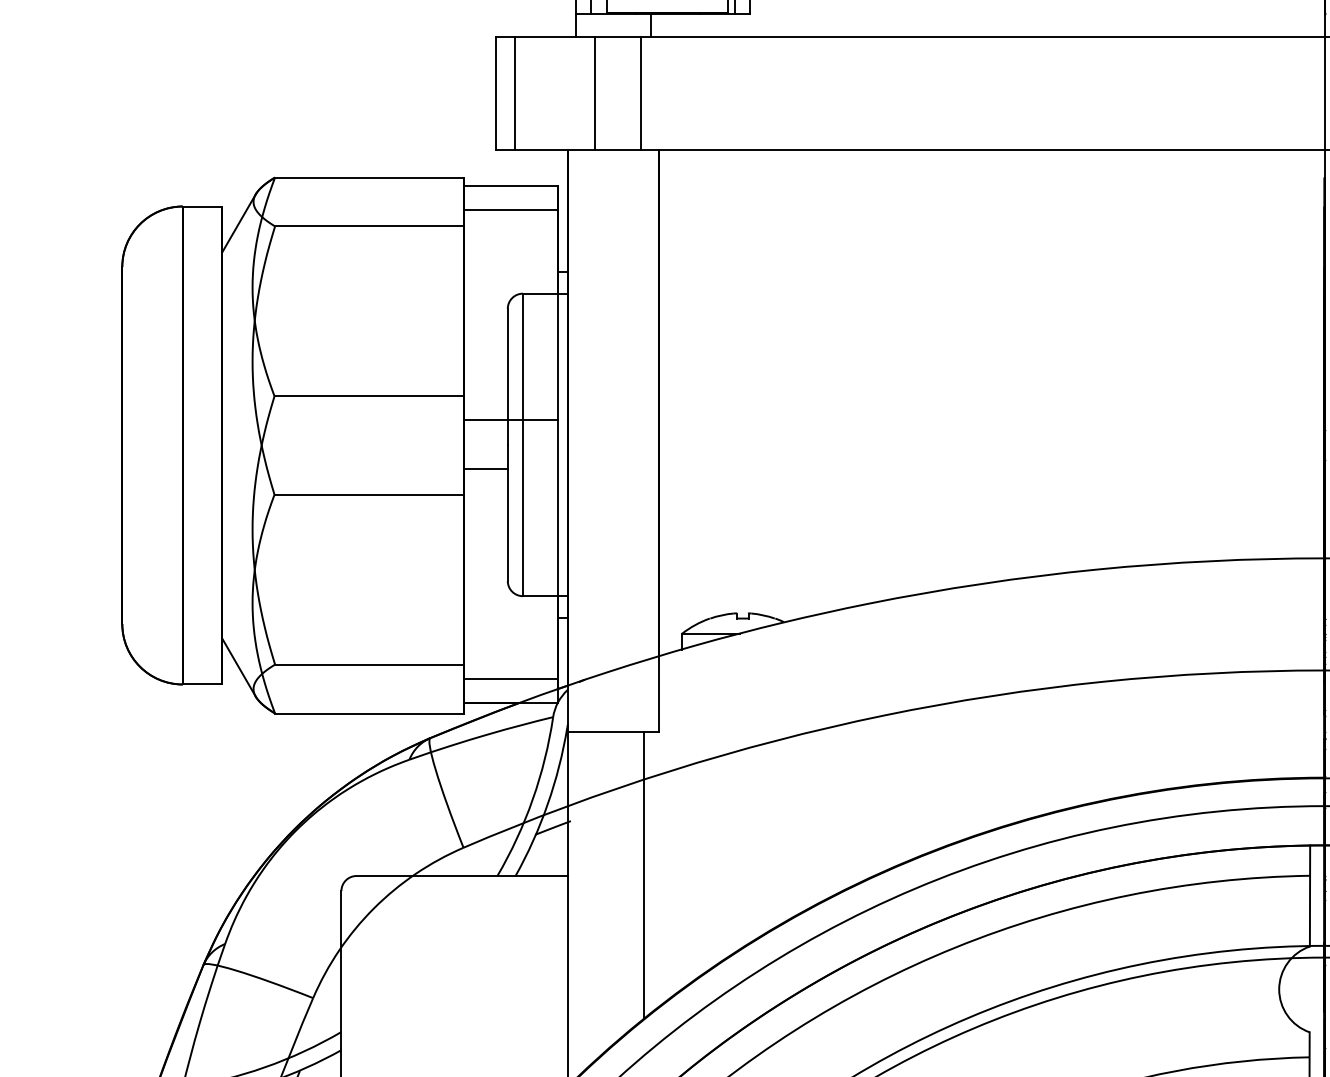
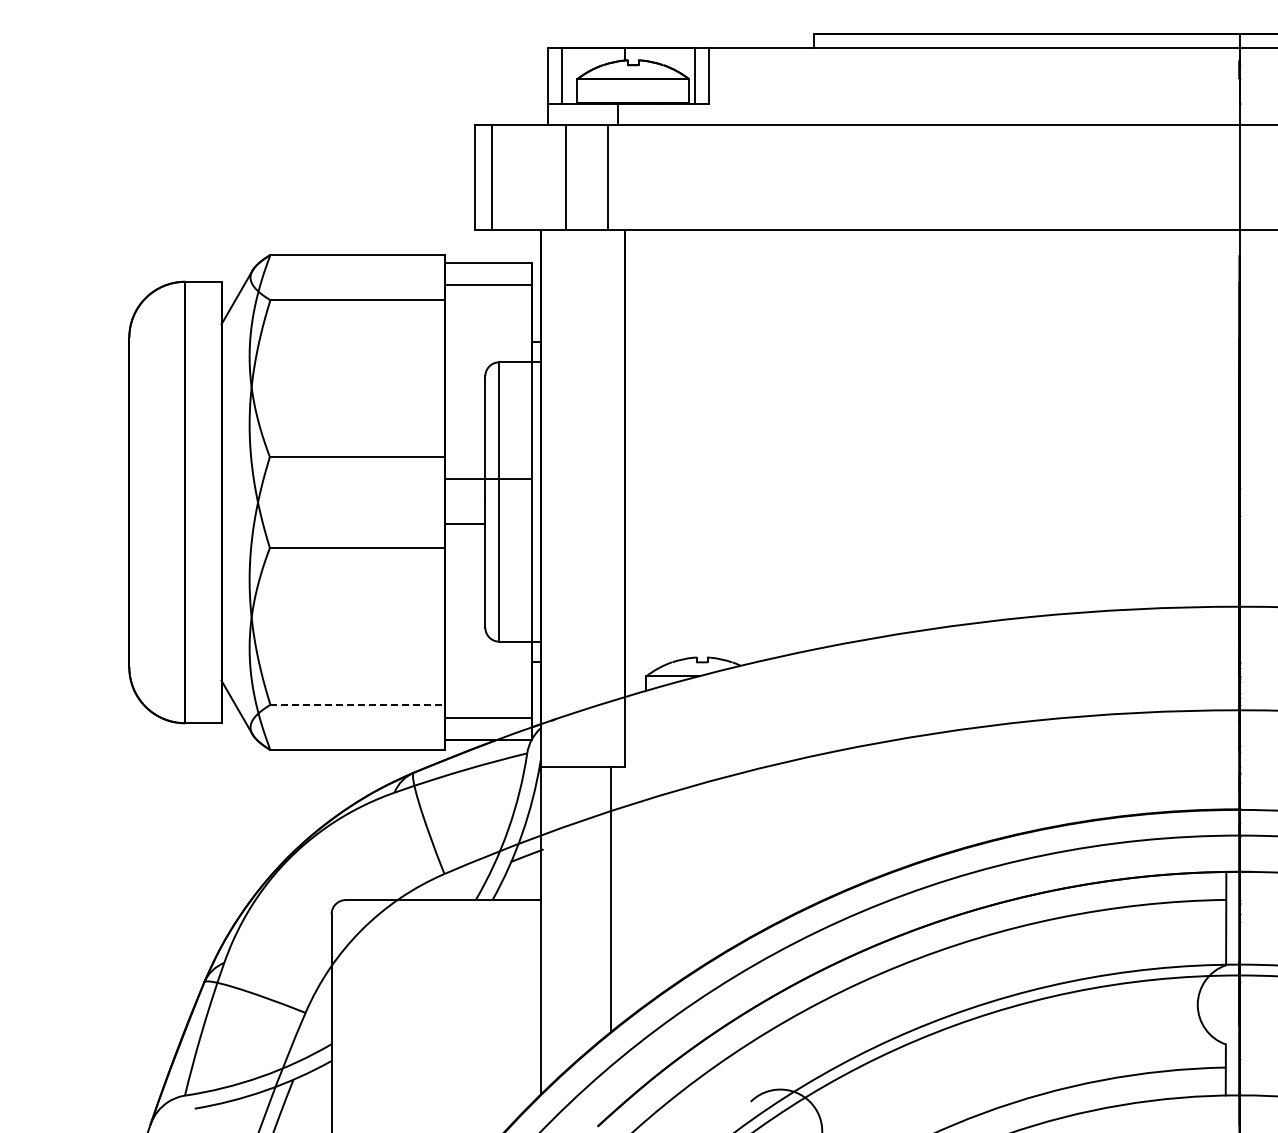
line: (370, 664) -> (358, 704), solid -> dashed

